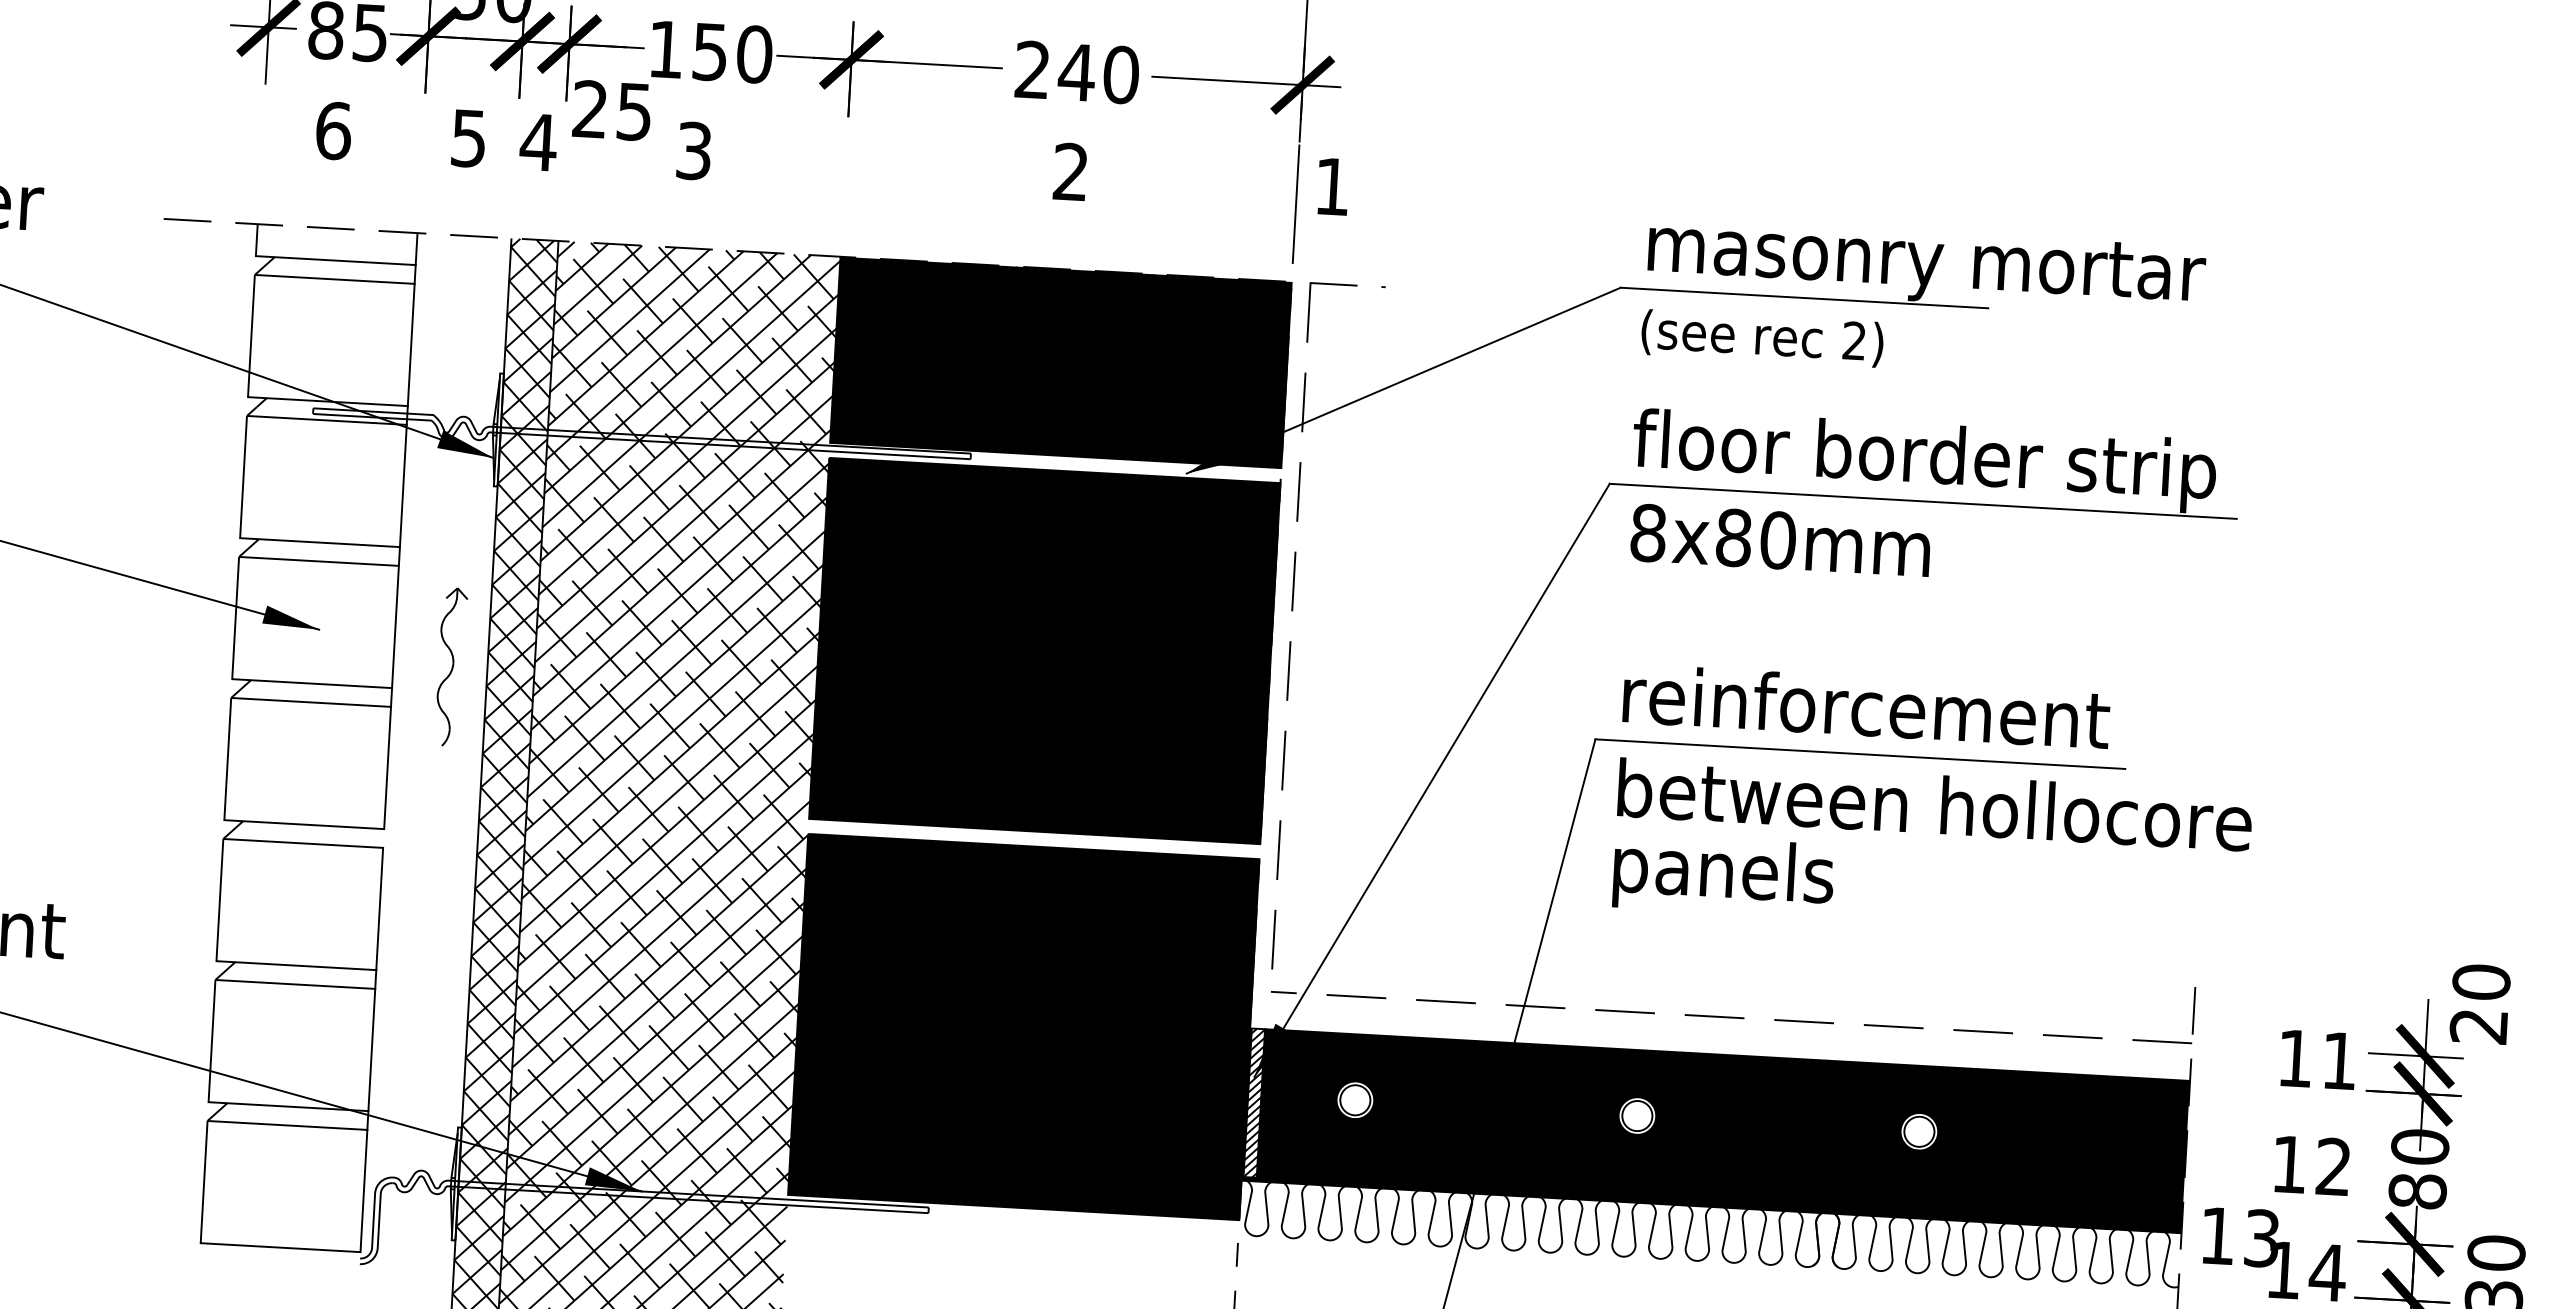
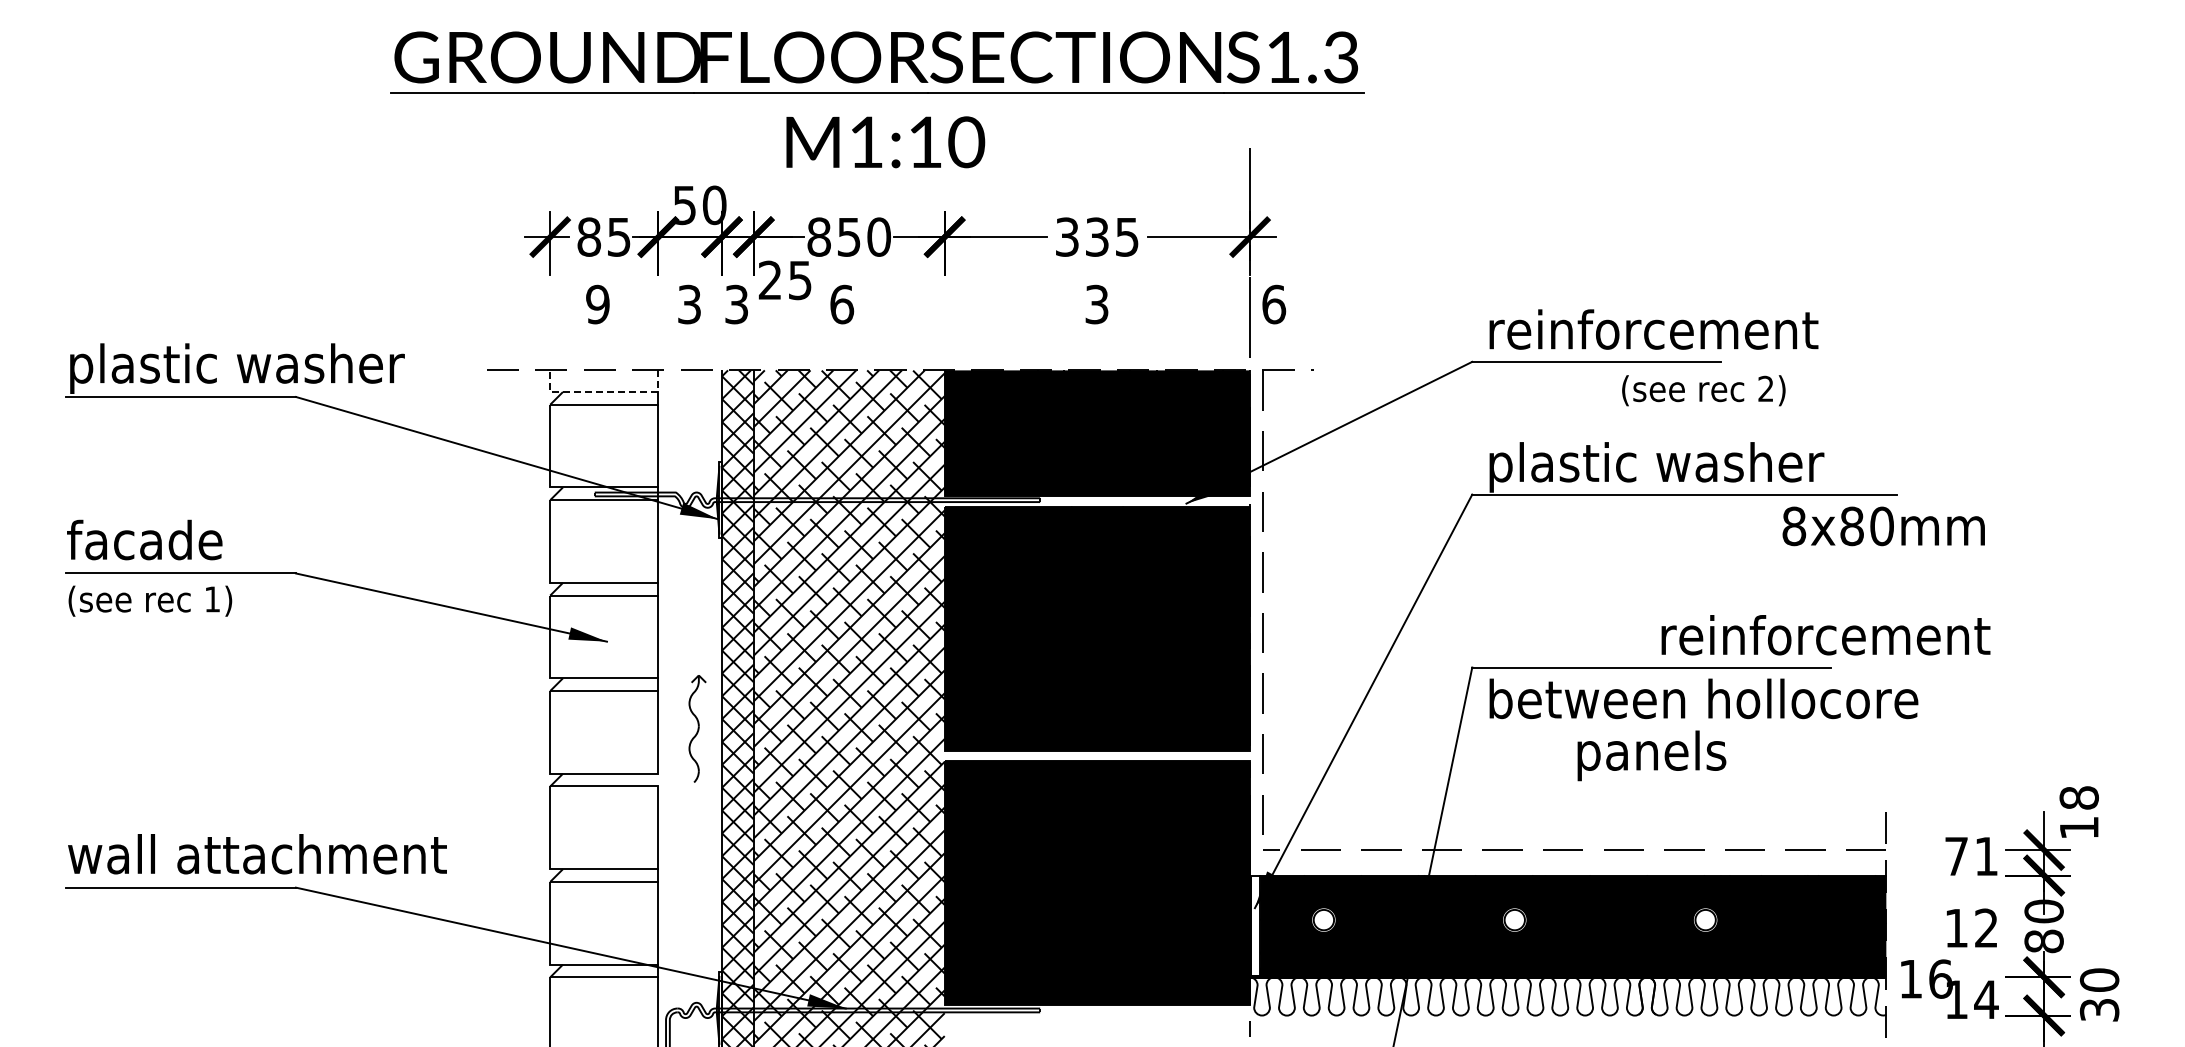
text: (665, 48) -> (818, 236), 150 -> 850
text: (1077, 71) -> (1097, 236), 240 -> 335
text: (332, 130) -> (597, 304), 6 -> 9
text: (468, 136) -> (689, 303), 5 -> 3
text: (538, 142) -> (736, 304), 4 -> 3
text: (694, 150) -> (842, 304), 3 -> 6
text: (1070, 171) -> (1096, 304), 2 -> 3
text: (1333, 186) -> (1274, 304), 1 -> 6
line: (334, 261) -> (603, 392), solid -> dashed
text: (1930, 264) -> (1680, 334), masonry mortar -> reinforcement
text: (1761, 338) -> (1703, 390), moved
text: (1924, 461) -> (1683, 467), floor border strip -> plastic washer
text: (1780, 540) -> (1883, 526), moved
part: (451, 666) -> (697, 728), moved
text: (1865, 707) -> (1825, 635), moved
text: (1723, 875) -> (1651, 755), moved
text: (2479, 1003) -> (2078, 812), 20 -> 18
text: (2295, 1058) -> (1956, 856), 11 -> 71
hatch: (1253, 1104) -> (1255, 926), removed
text: (2261, 1237) -> (1940, 978), 13 -> 16

